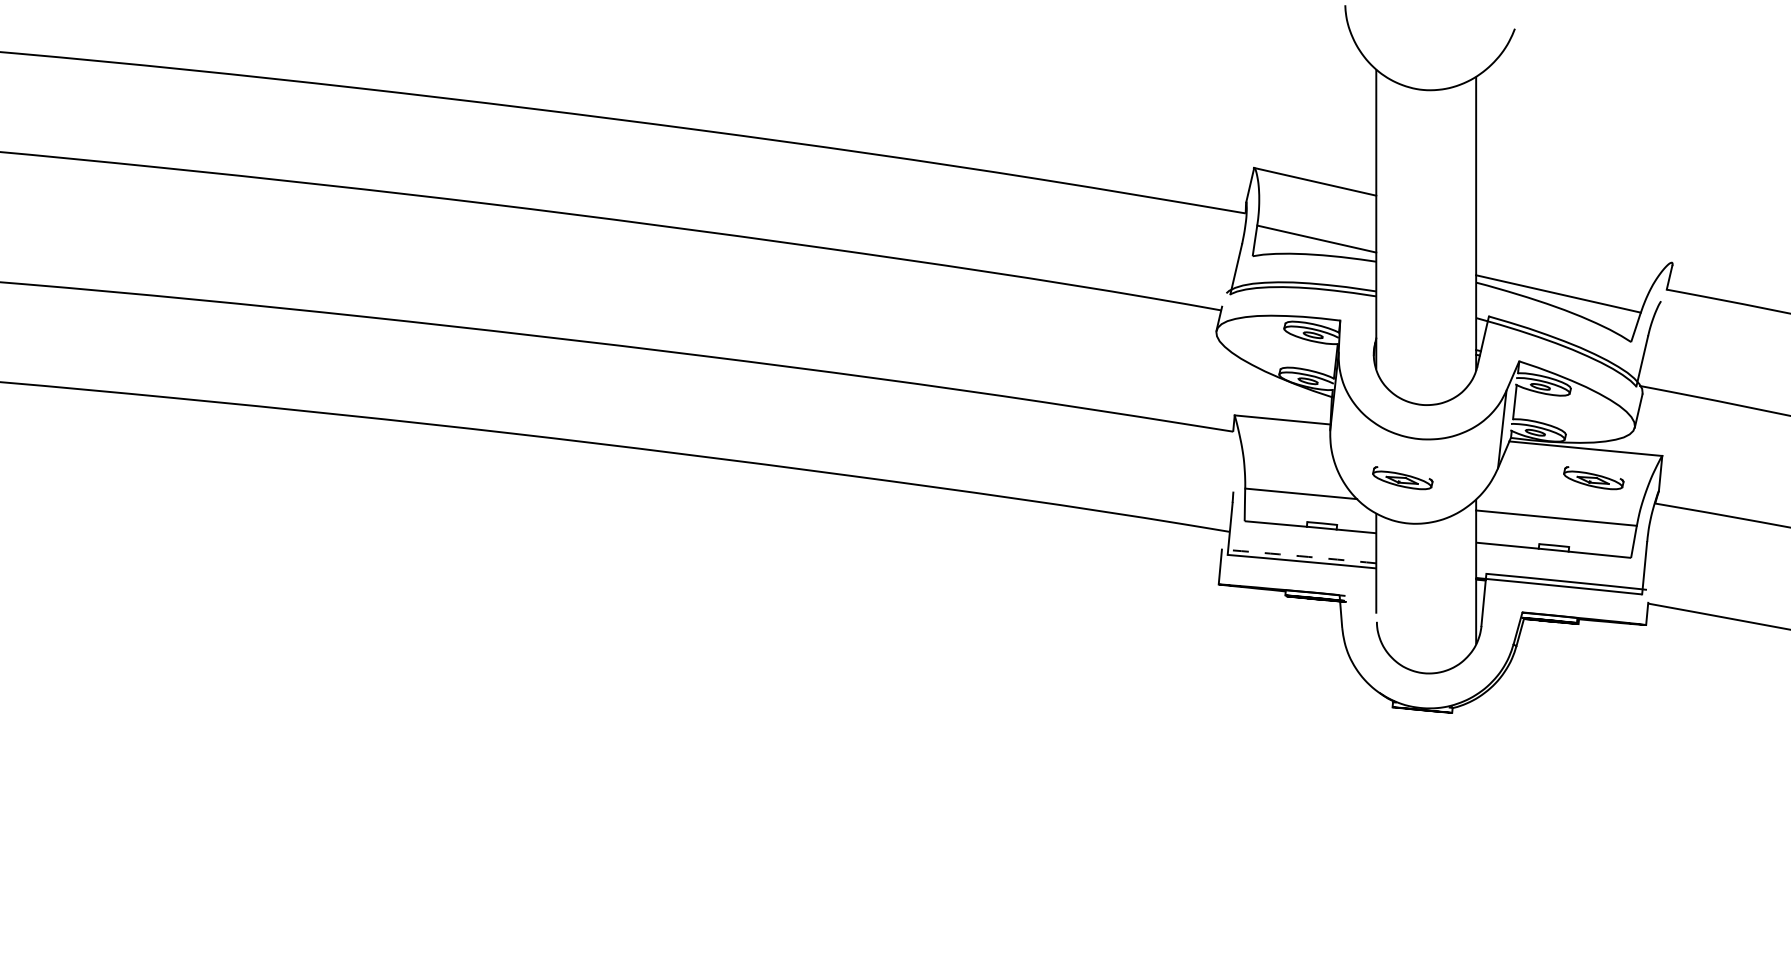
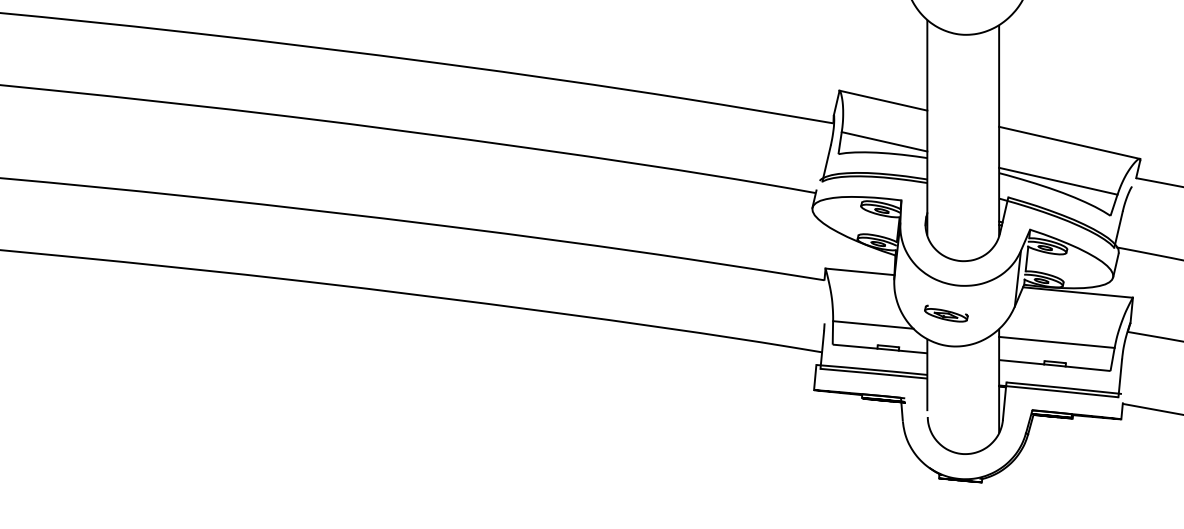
line: (1574, 240) -> (1069, 142), added
part: (1593, 478) -> (1083, 313), removed
arc: (1299, 556) -> (872, 370), dashed -> solid

